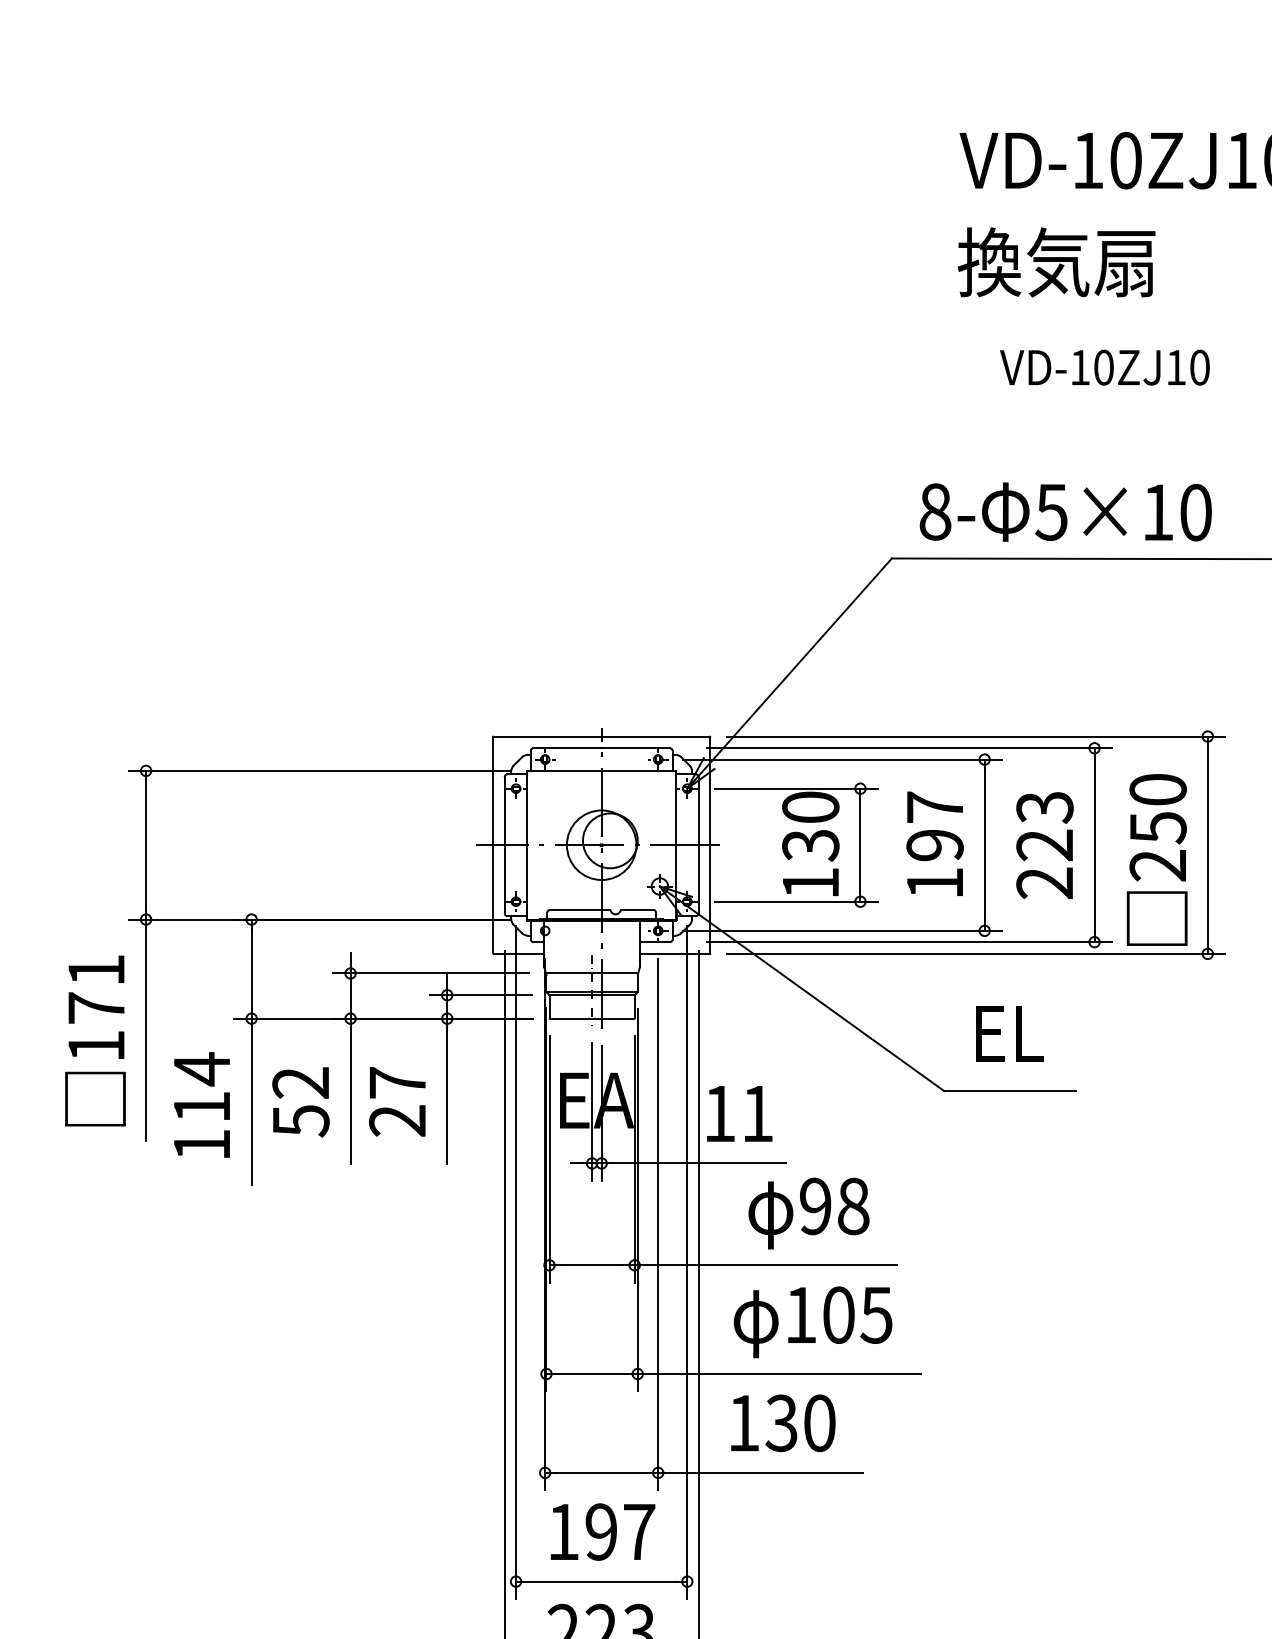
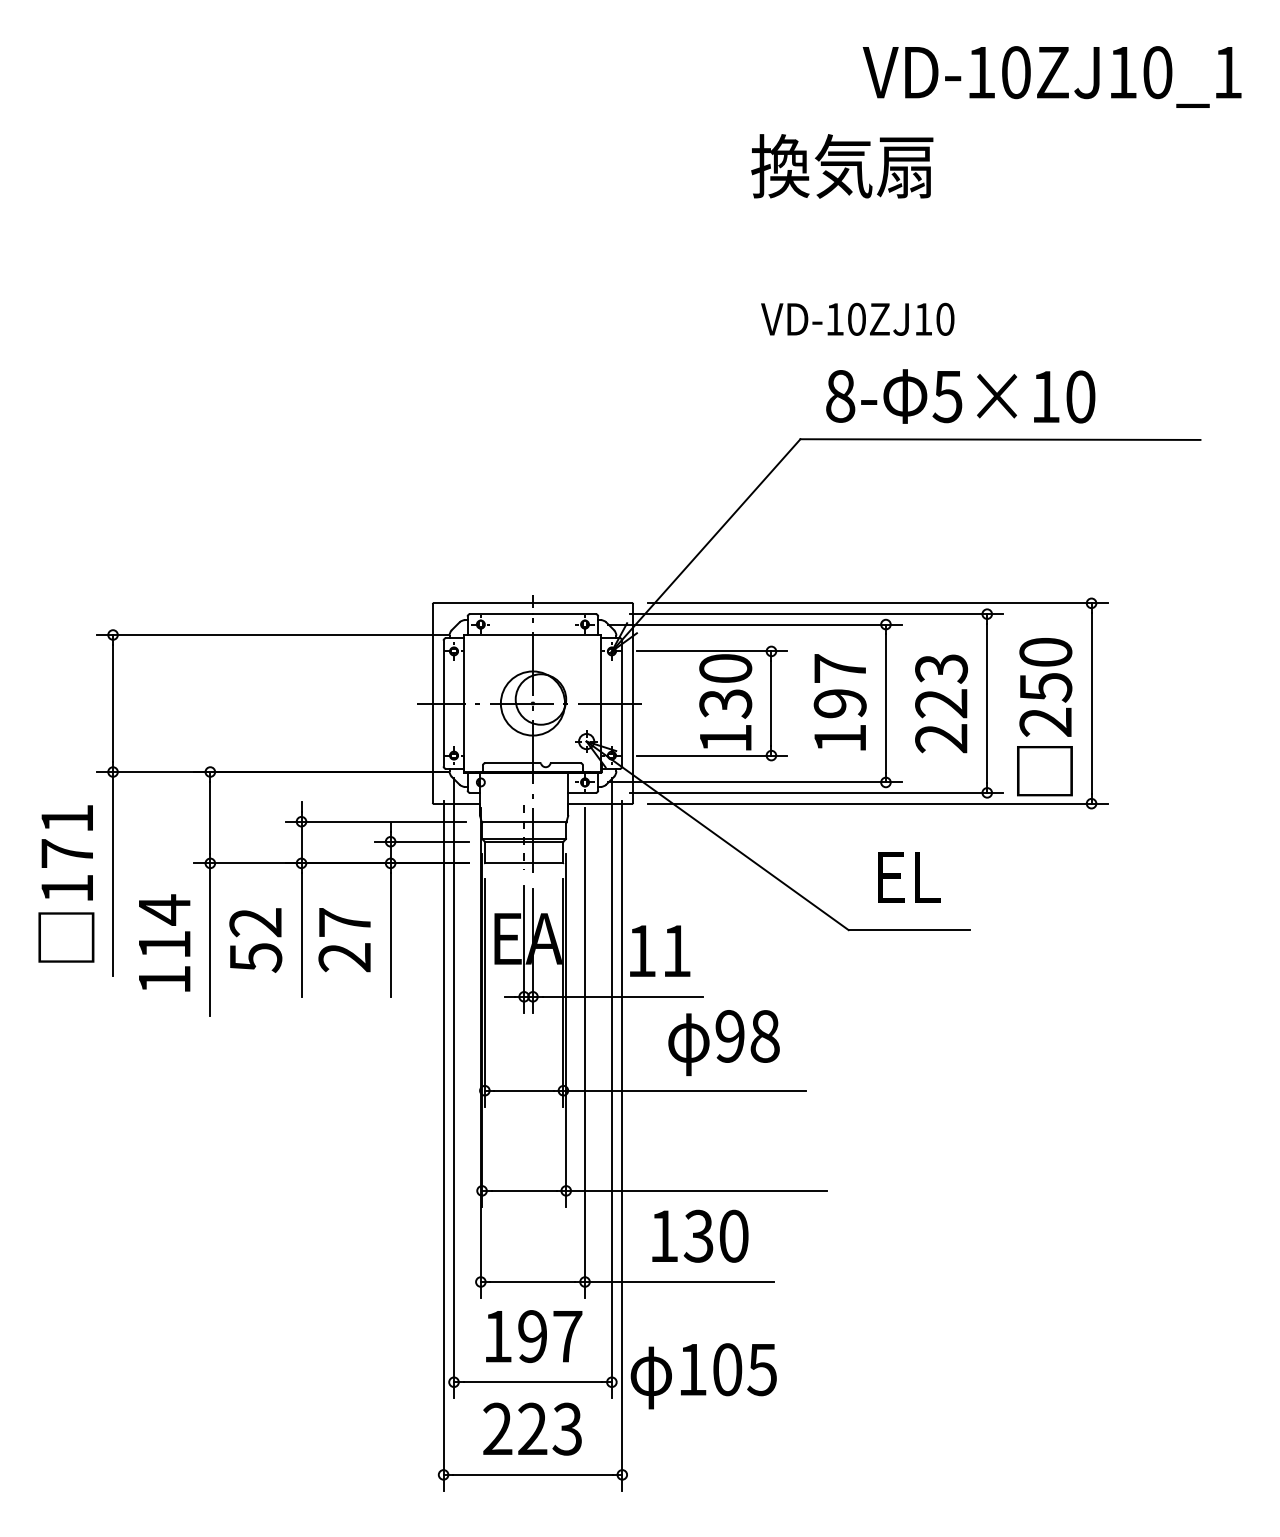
text: (1056, 262) -> (842, 166), moved
text: (1104, 366) -> (857, 318), moved
text: (812, 1322) -> (703, 1376), moved

